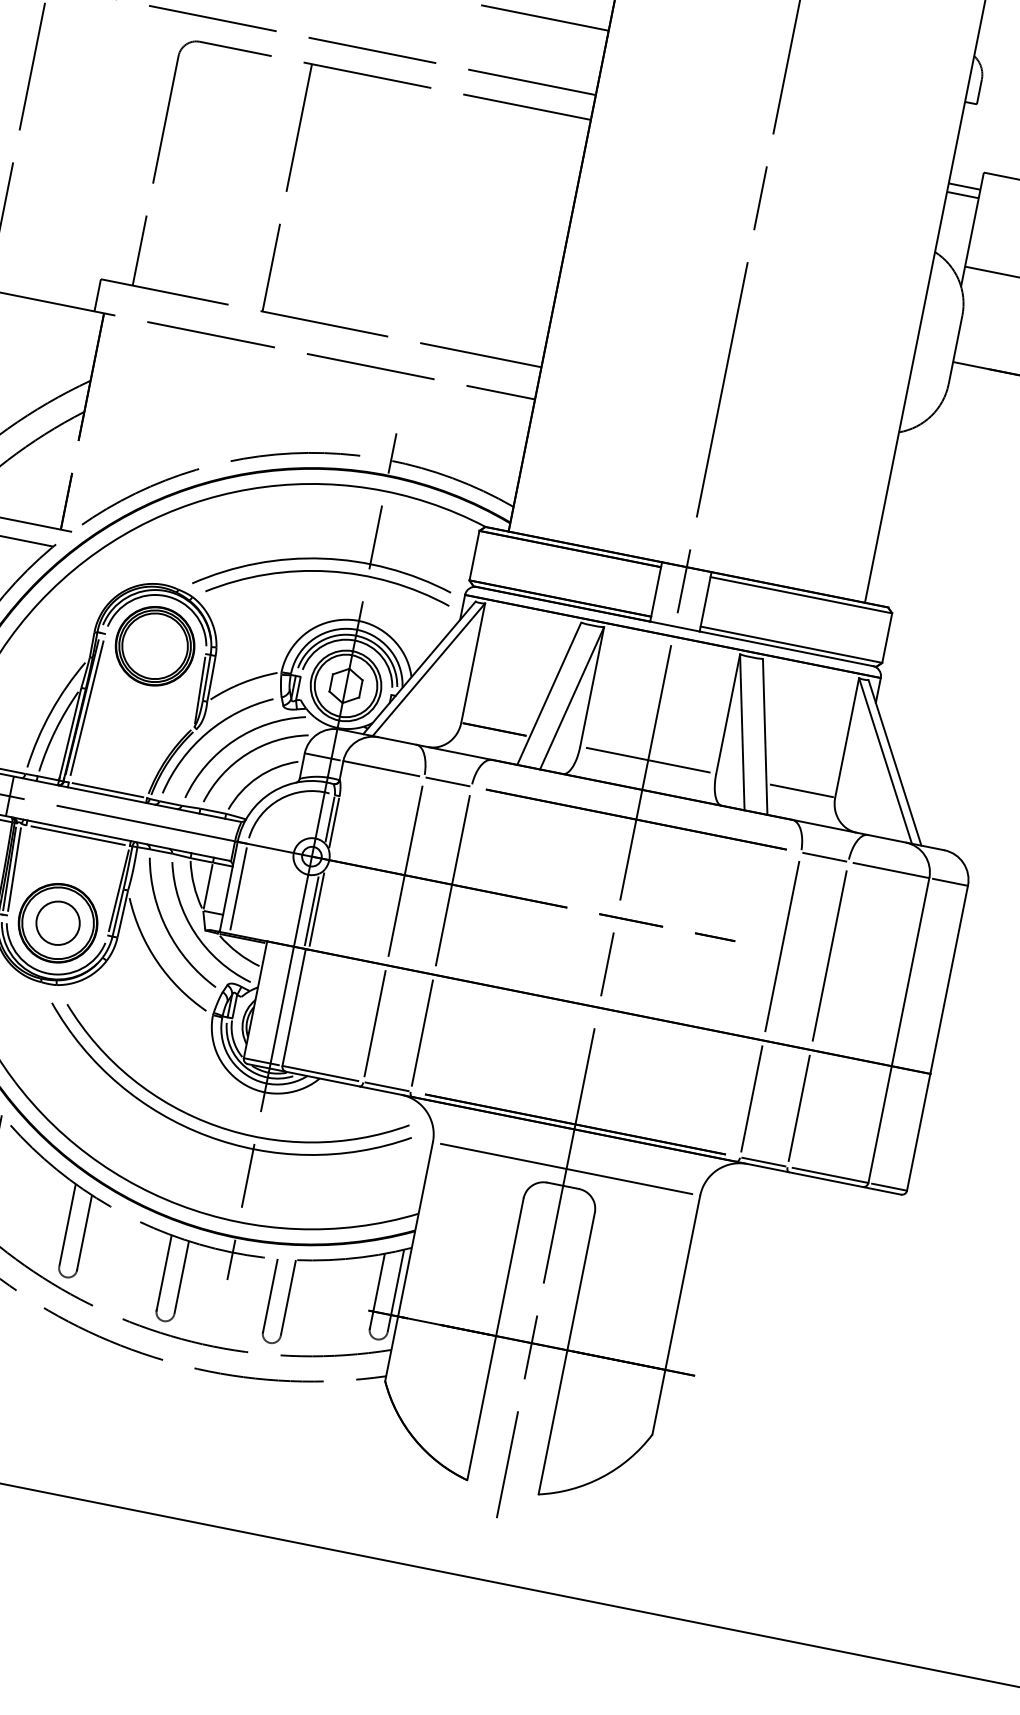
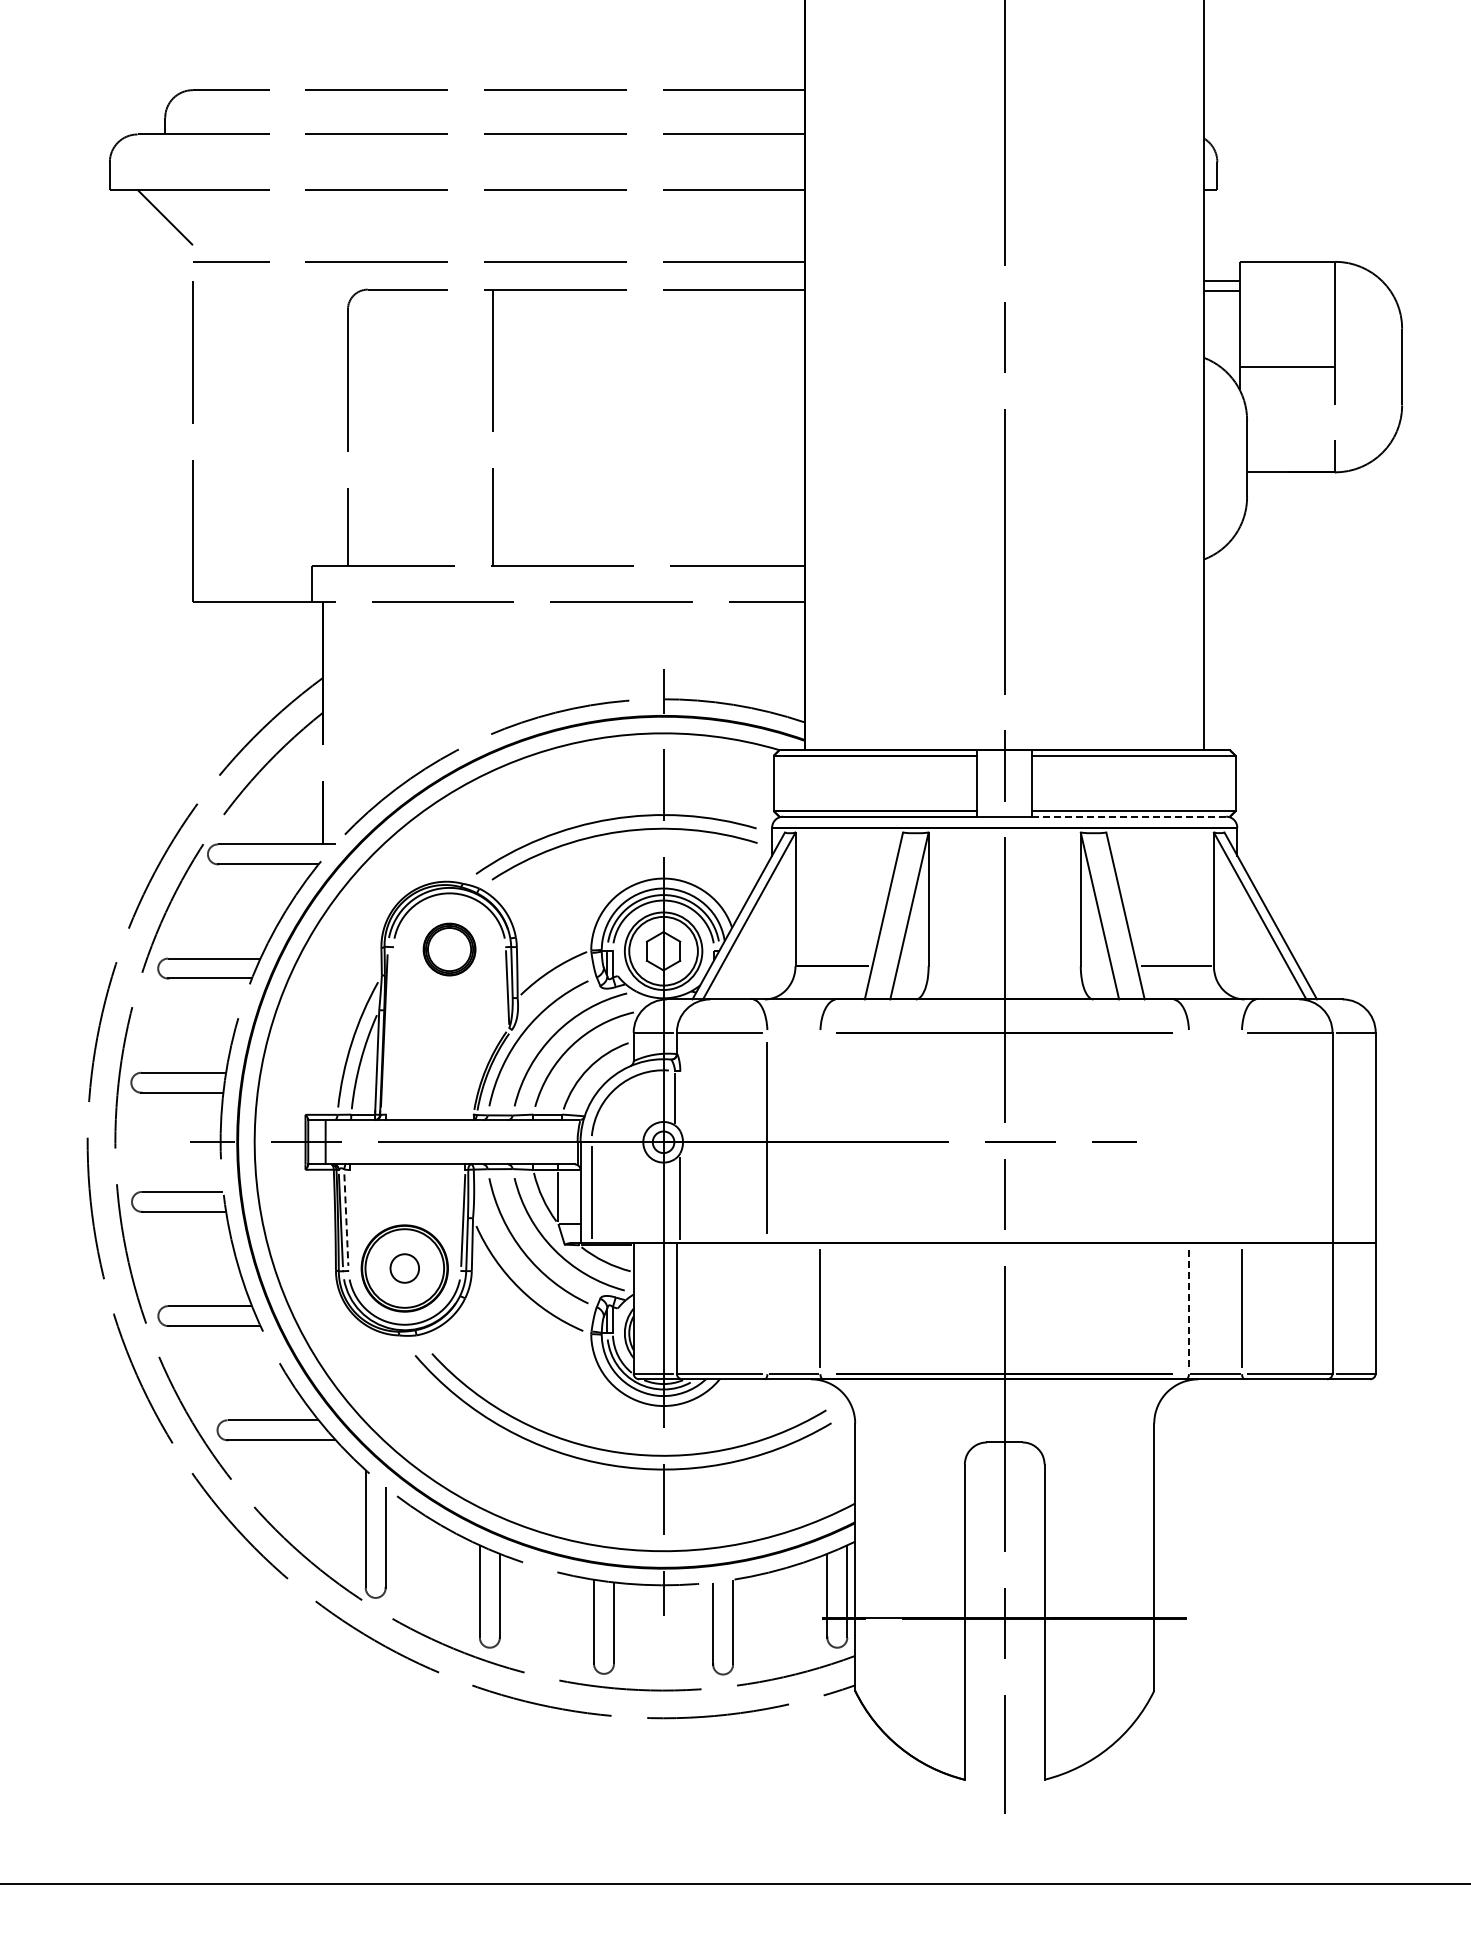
part: (155, 646) -> (449, 949), size x0.6
line: (788, 649) -> (1131, 816), solid -> dashed
line: (86, 707) -> (389, 1030), removed
line: (648, 760) -> (1004, 966), removed
line: (447, 781) -> (793, 1032), removed
line: (107, 790) -> (429, 1114), removed
line: (334, 823) -> (680, 1101), removed
line: (78, 835) -> (407, 1169), removed
line: (824, 857) -> (1215, 1032), removed
line: (14, 869) -> (346, 1220), solid -> dashed
line: (453, 880) -> (820, 1137), removed
line: (312, 910) -> (675, 1200), removed
circle: (57, 923) -> (404, 1268), size x0.6
line: (781, 946) -> (1188, 1137), removed
line: (830, 955) -> (1242, 1137), removed
line: (375, 1023) -> (767, 1308), removed
line: (751, 1098) -> (1188, 1308), solid -> dashed
line: (566, 1168) -> (1004, 1423), removed

